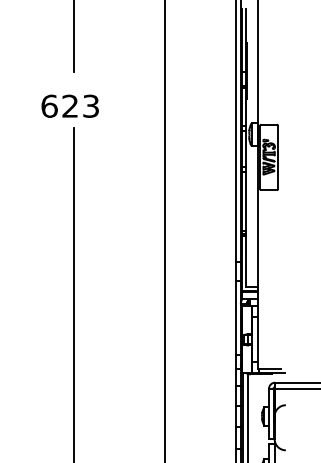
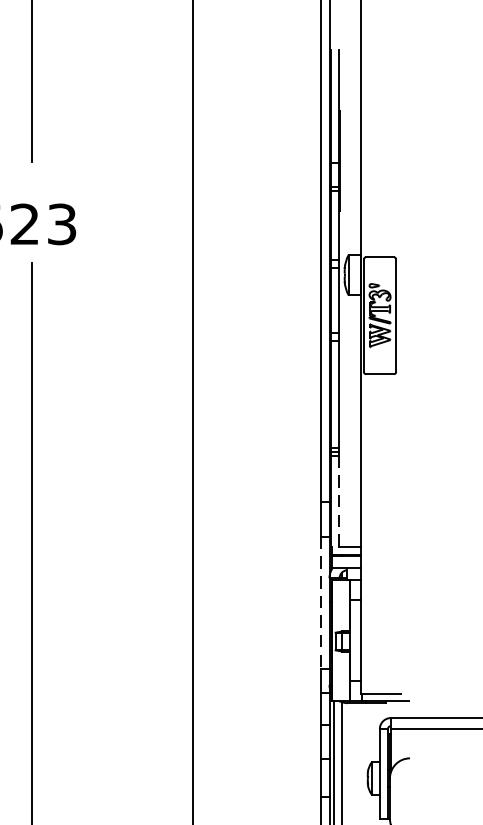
line: (246, 260) -> (339, 499), solid -> dashed
line: (236, 318) -> (321, 603), solid -> dashed

